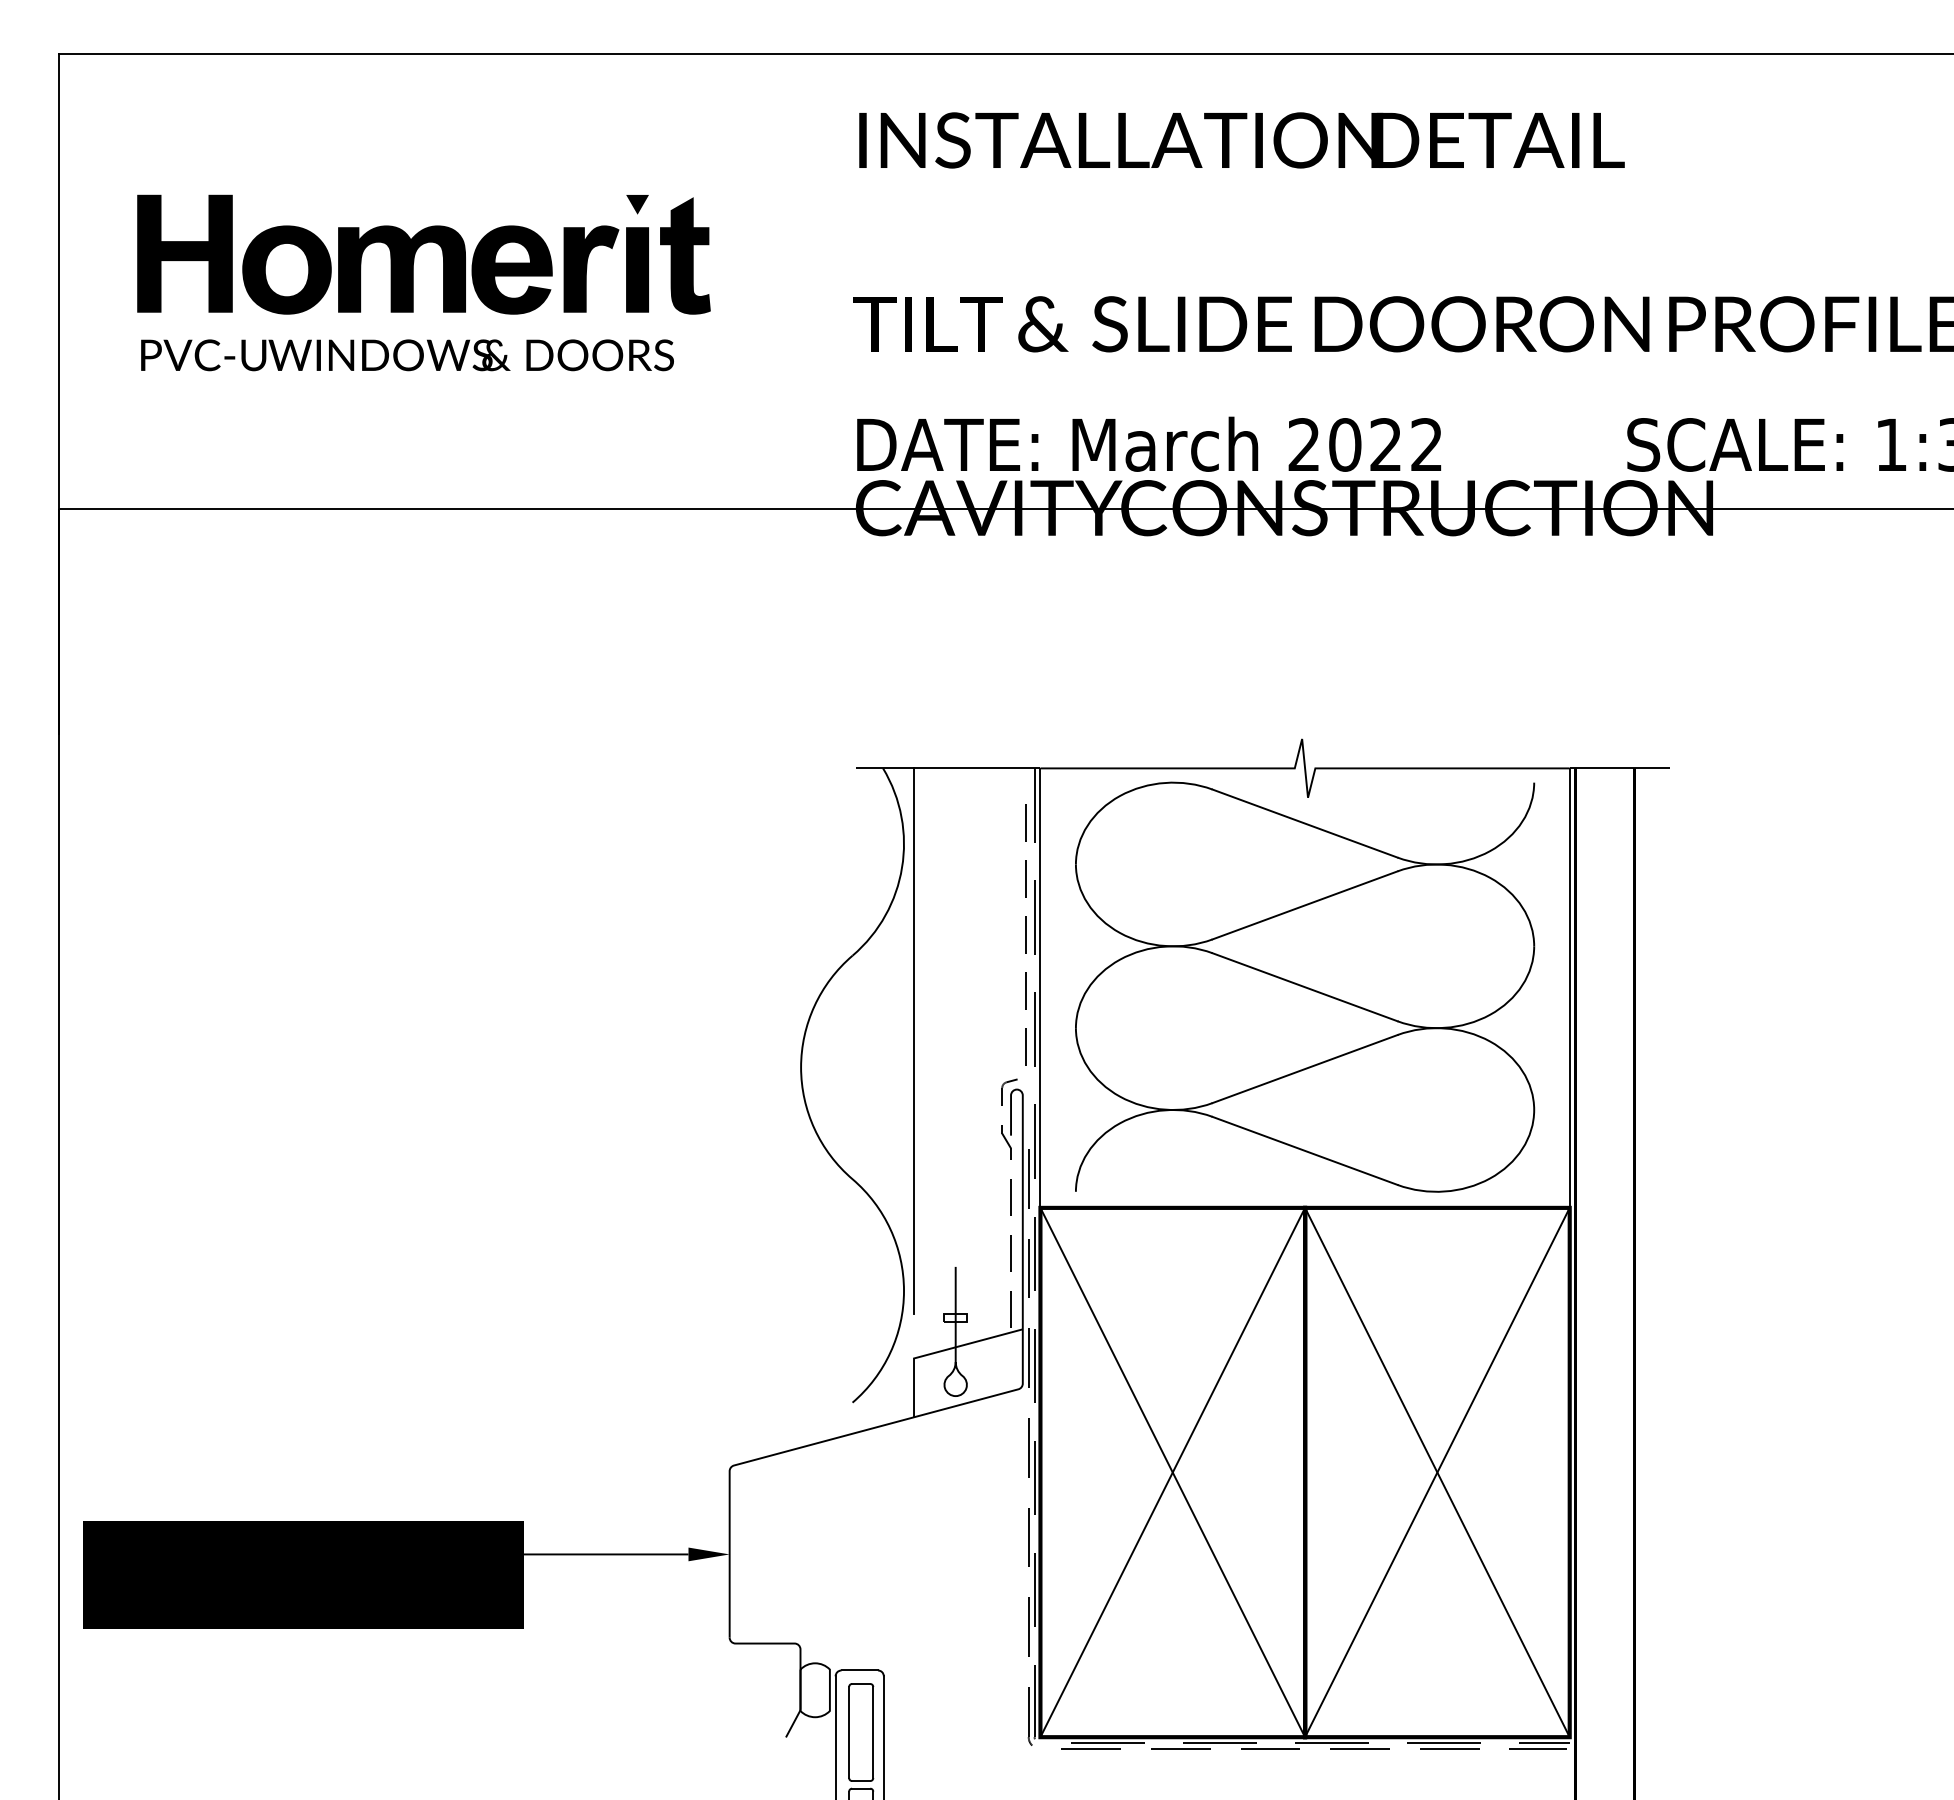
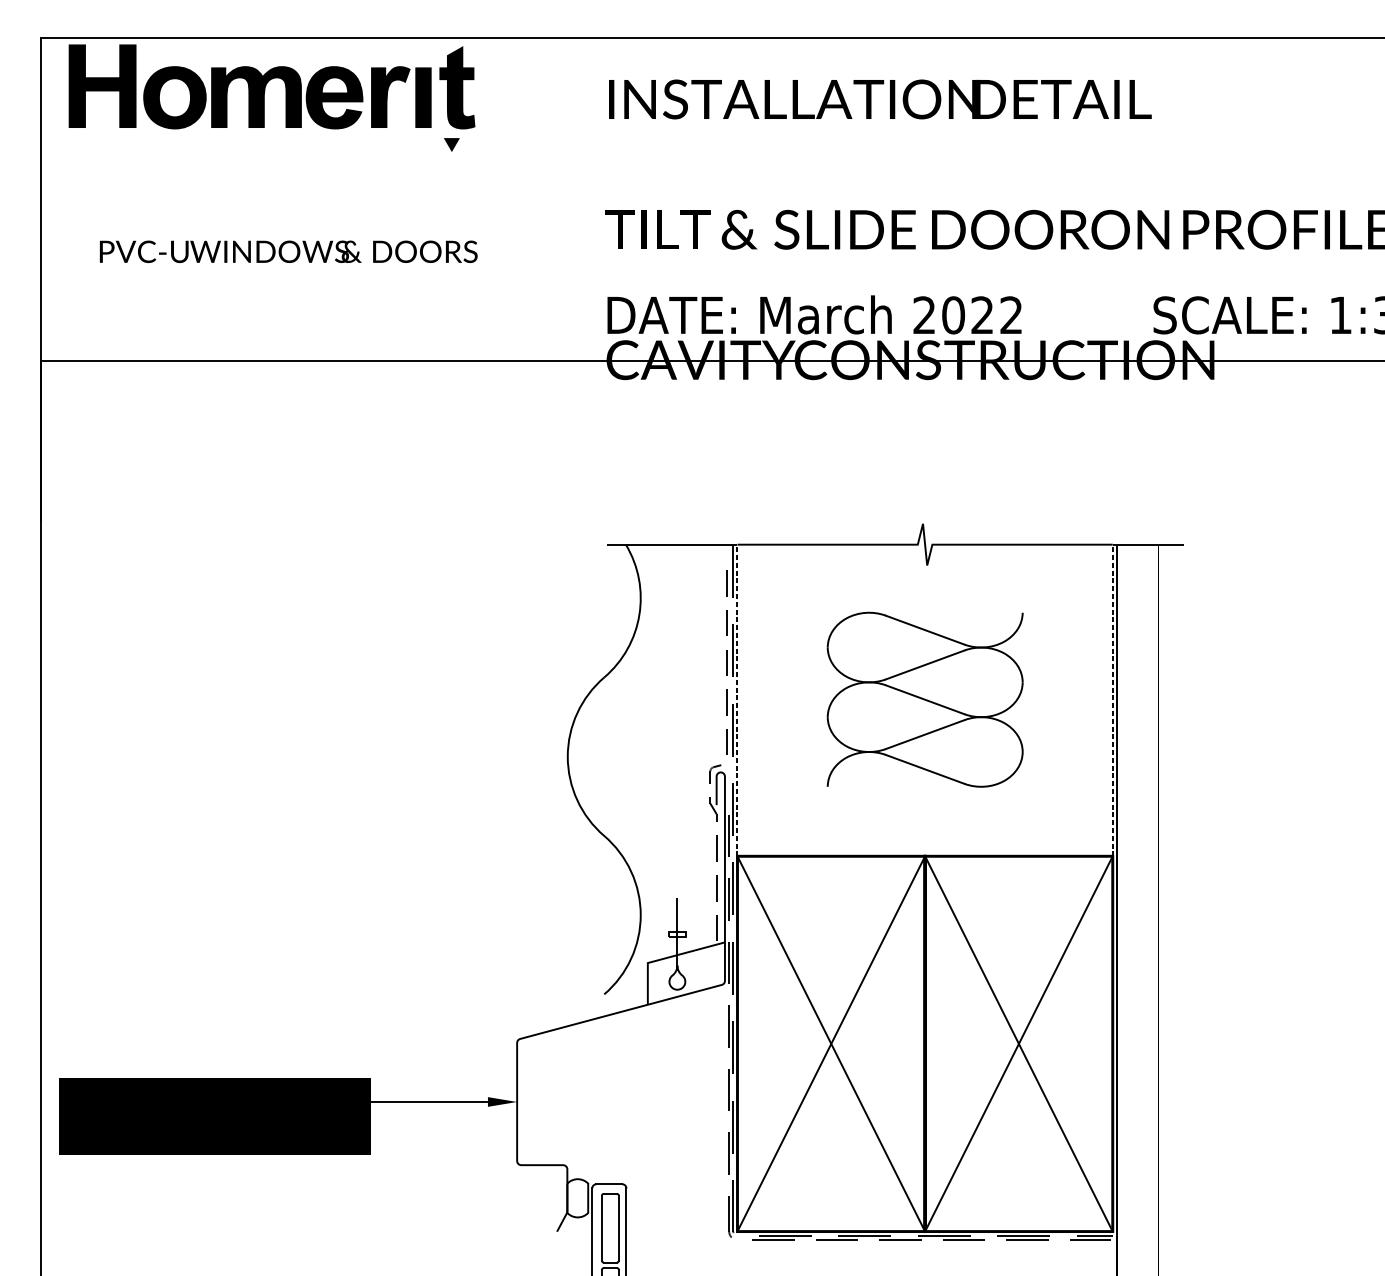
part: (417, 250) -> (267, 83), moved
part: (1305, 986) -> (925, 699), size x0.6
line: (1040, 988) -> (737, 700), solid -> dashed
line: (1569, 988) -> (1112, 700), solid -> dashed
line: (914, 1041) -> (648, 738), removed

